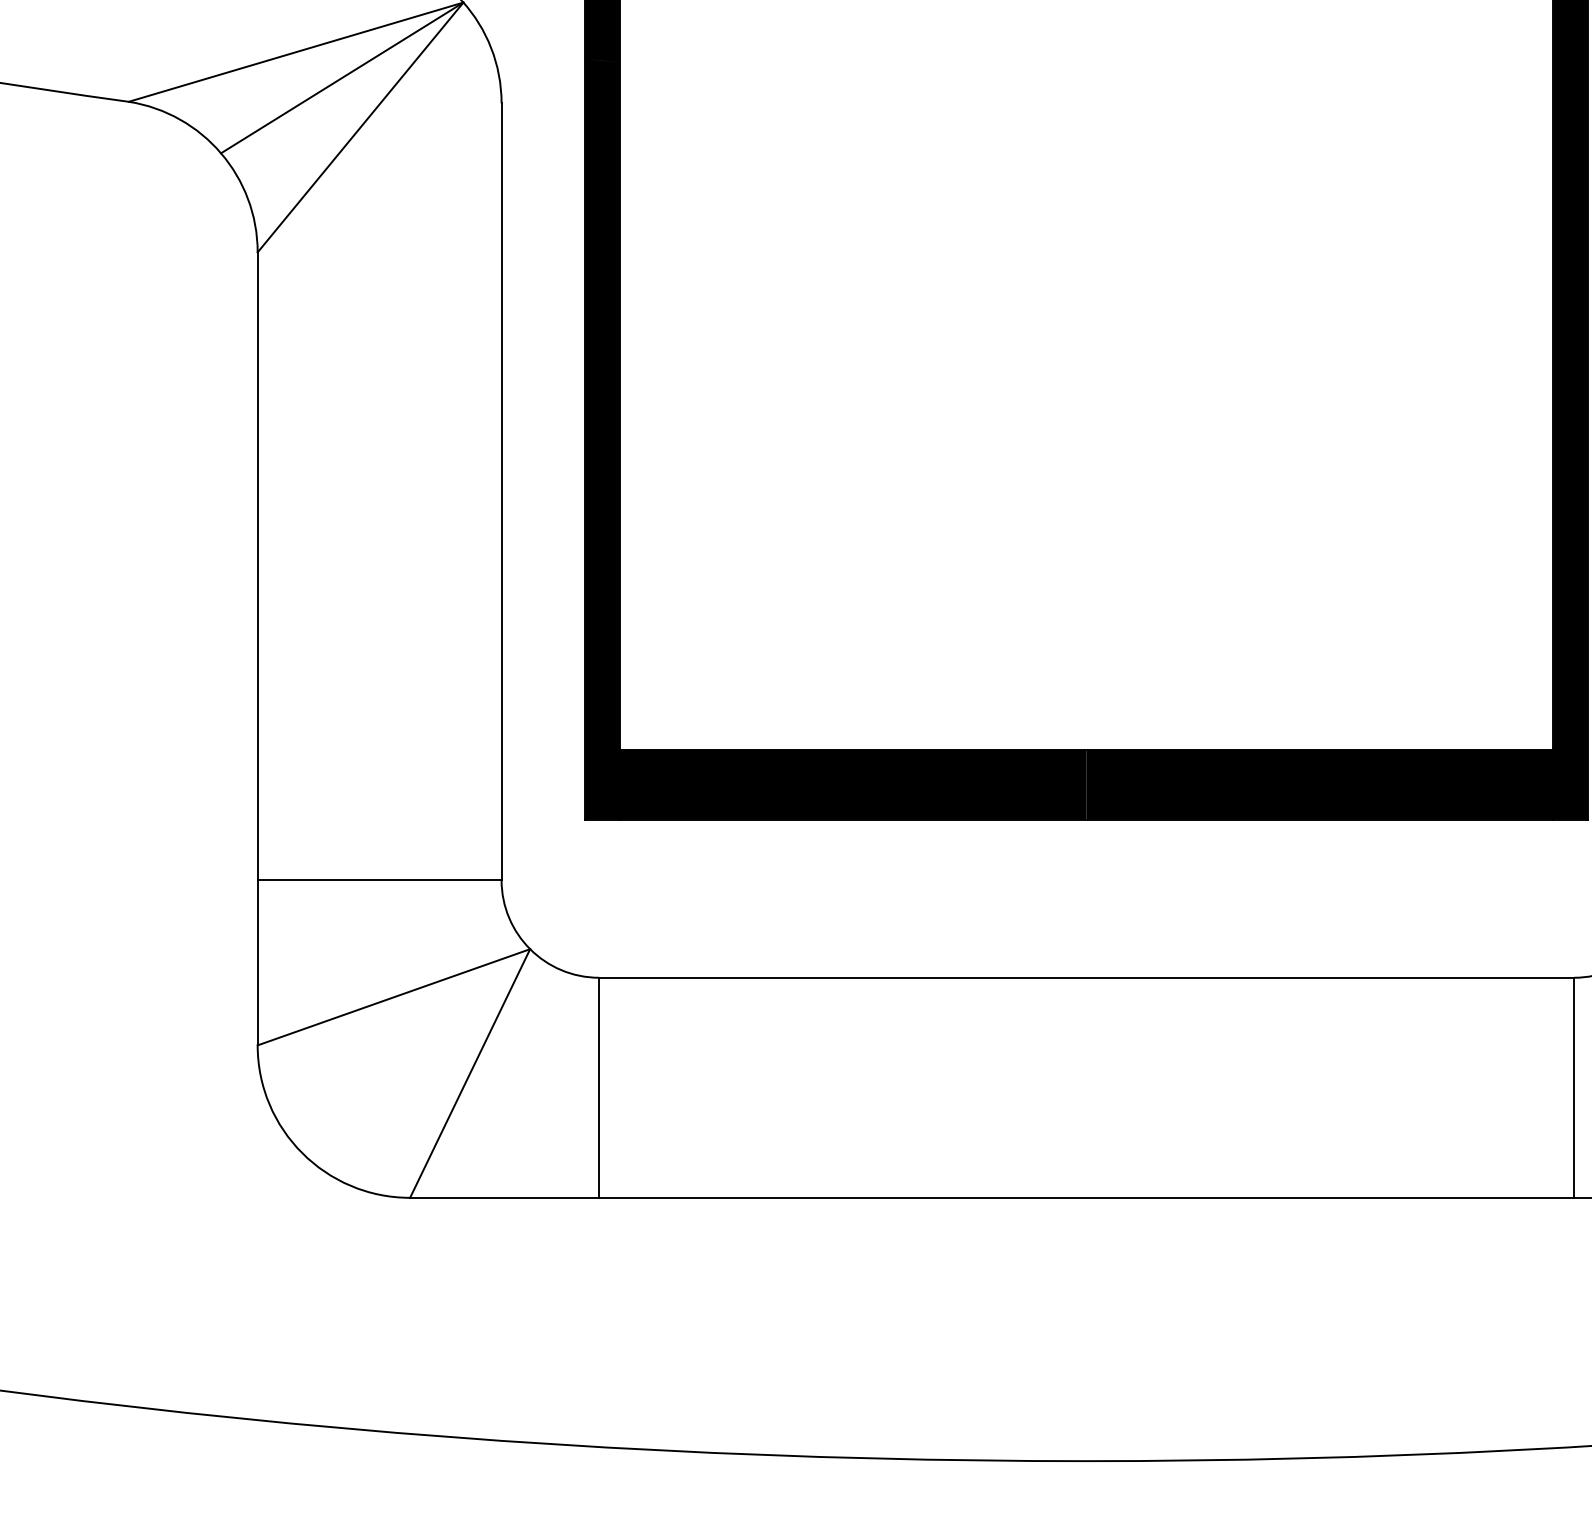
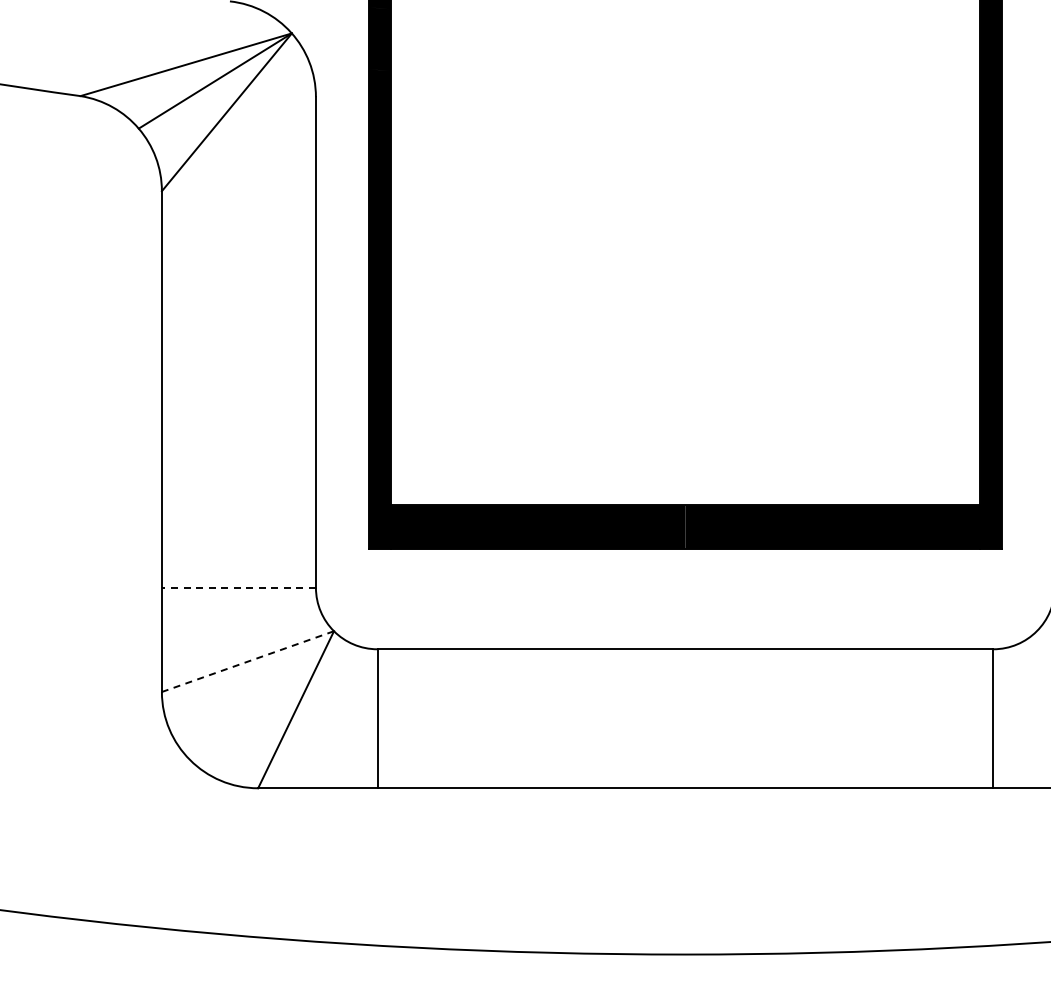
line: (378, 879) -> (238, 587), solid -> dashed
line: (393, 997) -> (247, 661), solid -> dashed

